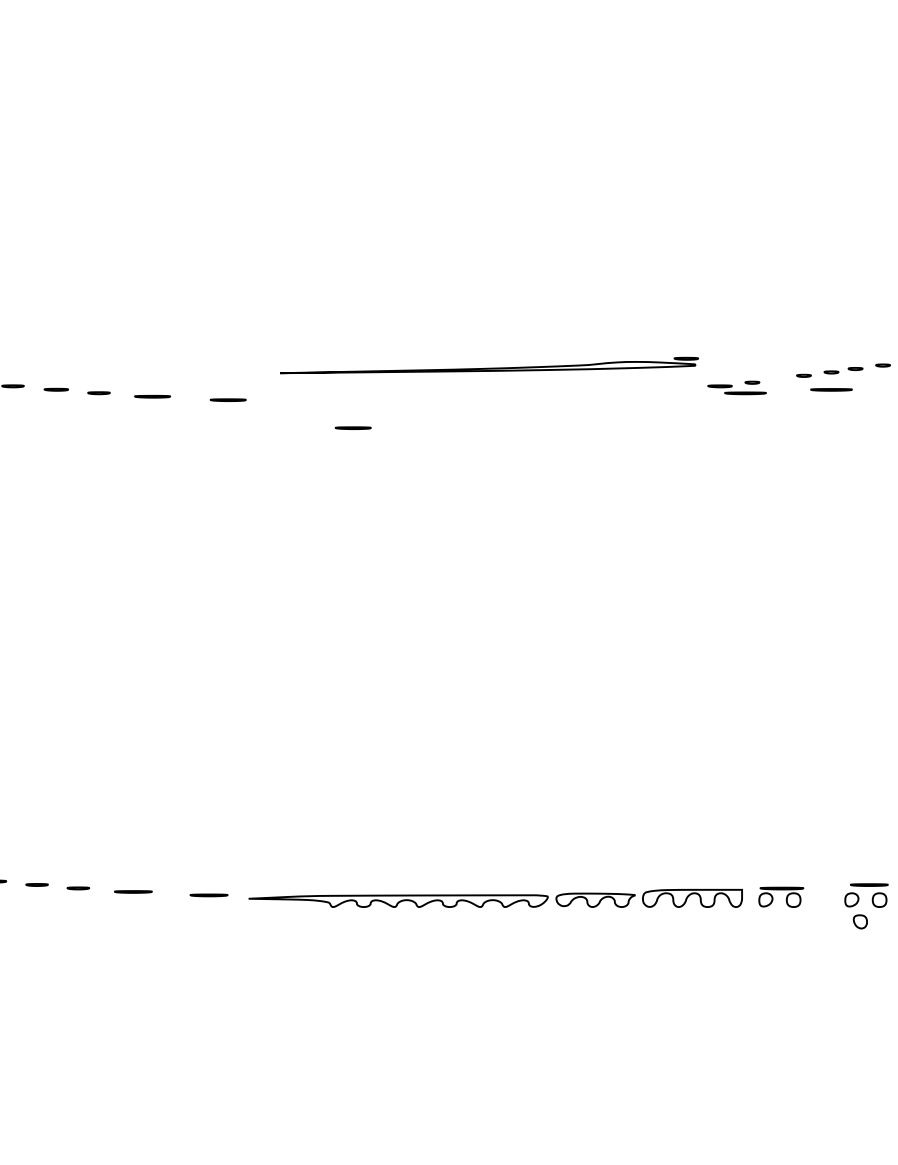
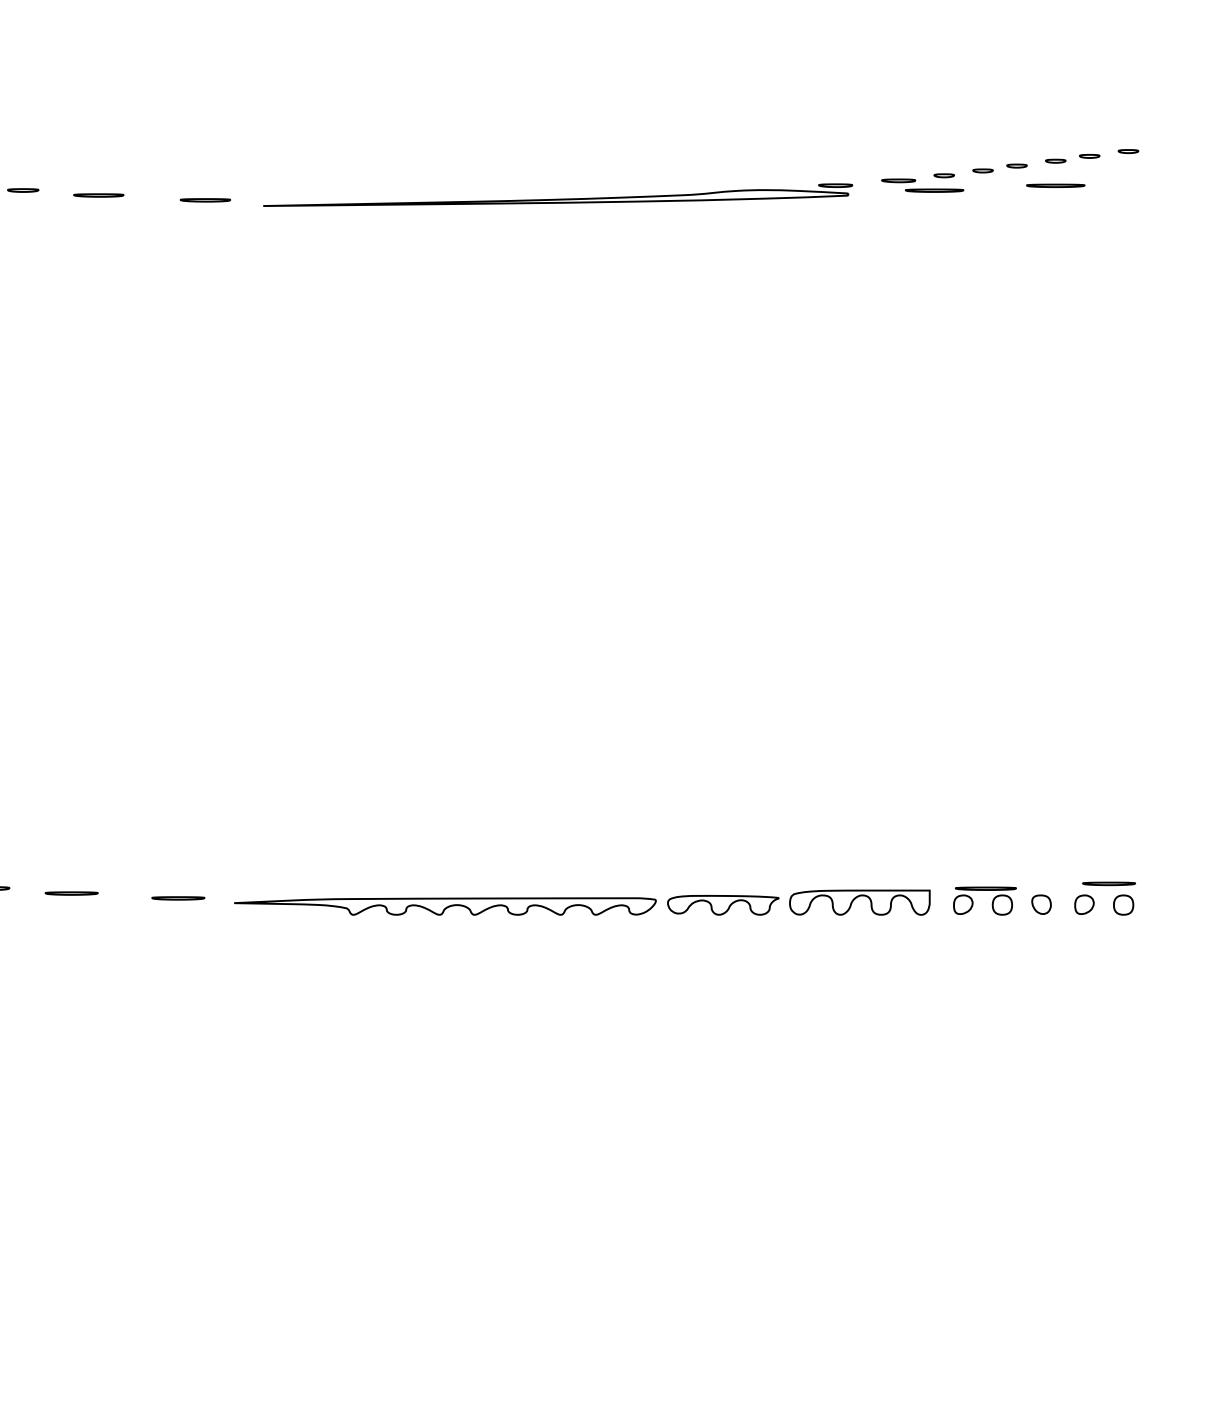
part: (489, 365) -> (558, 195), moved
part: (779, 379) -> (982, 171), added
line: (352, 427) -> (380, 238), removed
part: (859, 921) -> (1040, 904), moved

